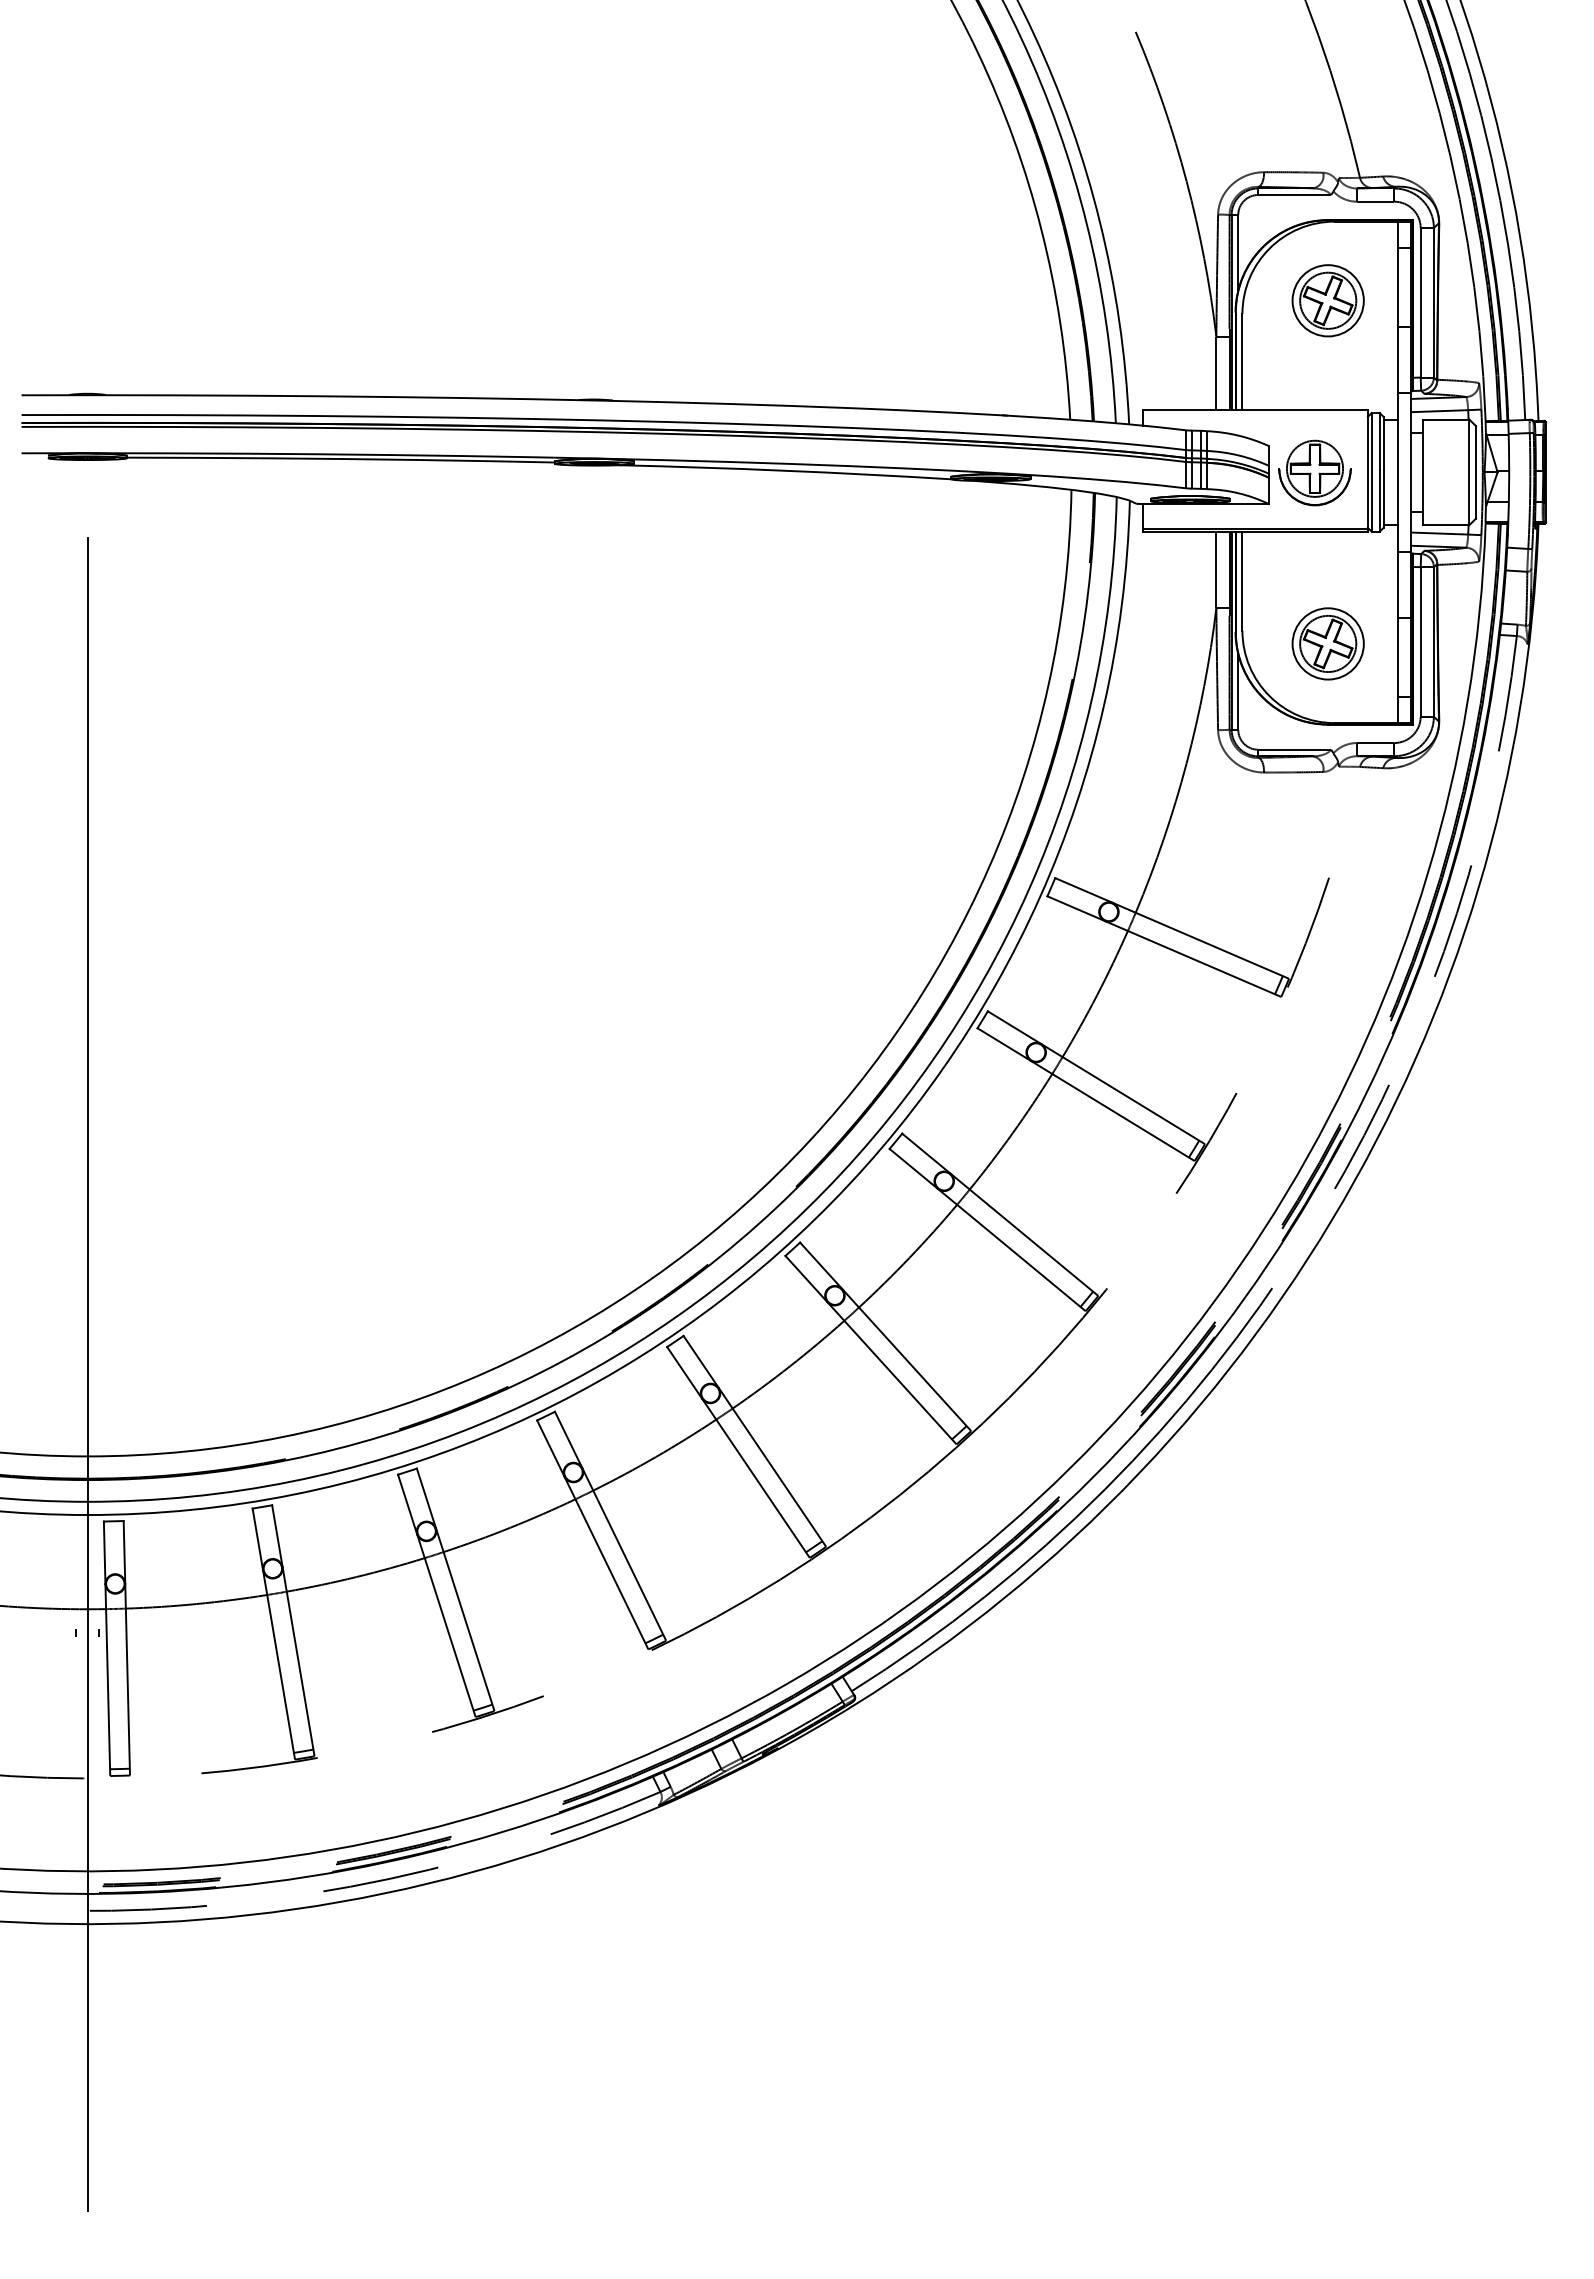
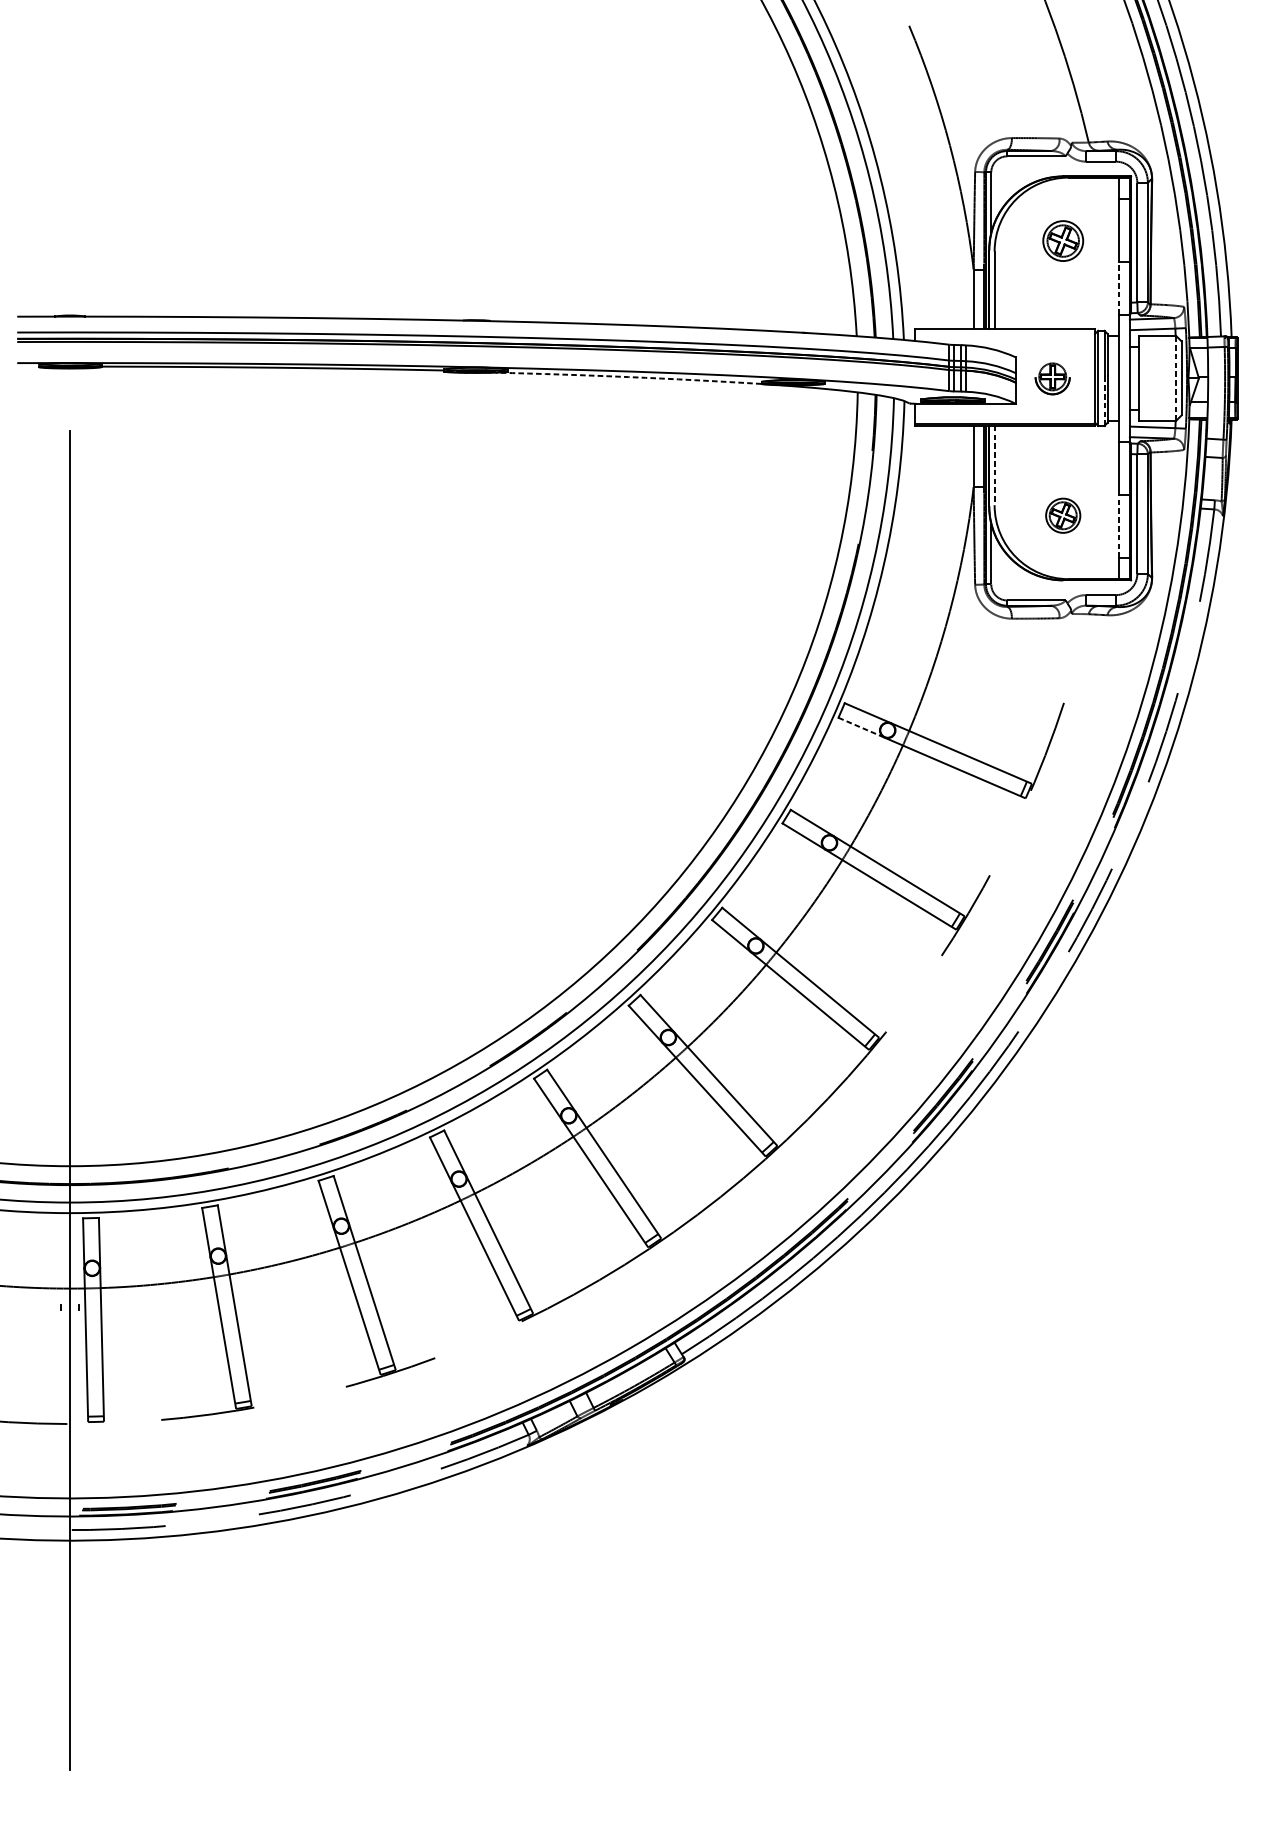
part: (1327, 300) -> (1062, 240), size x0.7
line: (1398, 360) -> (1119, 288), solid -> dashed
arc: (785, 470) -> (628, 376), solid -> dashed
part: (1314, 472) -> (1052, 378), size x0.6
line: (1469, 472) -> (1176, 378), solid -> dashed
line: (1379, 500) -> (1104, 400), solid -> dashed
line: (1242, 581) -> (994, 465), solid -> dashed
part: (1327, 643) -> (1062, 515), size x0.6
line: (1398, 657) -> (1119, 526), solid -> dashed
line: (1076, 908) -> (861, 727), solid -> dashed

